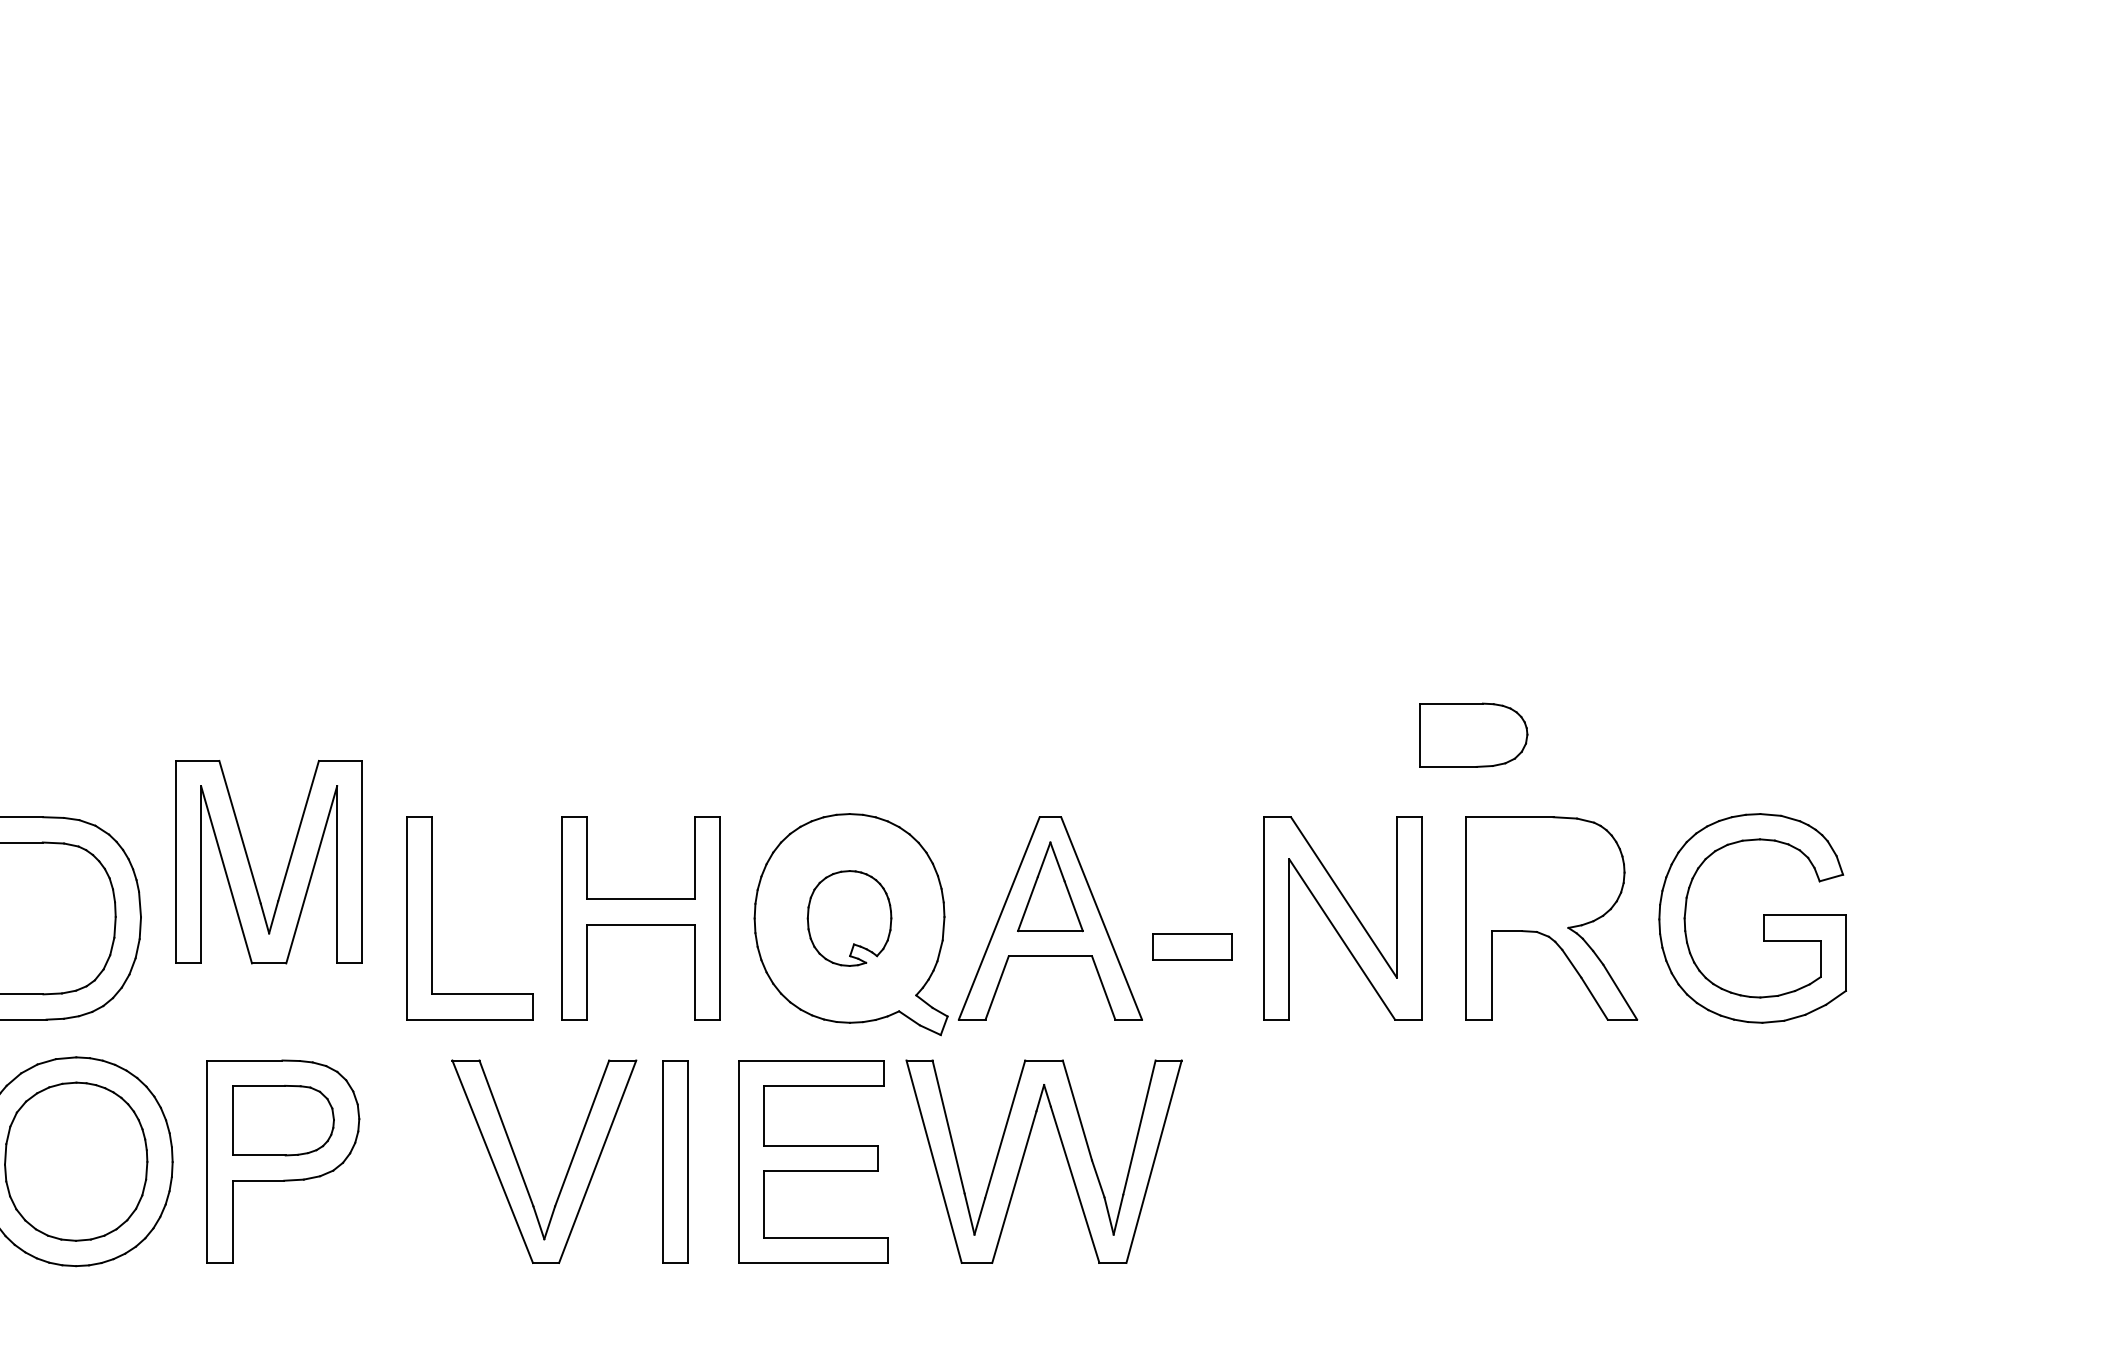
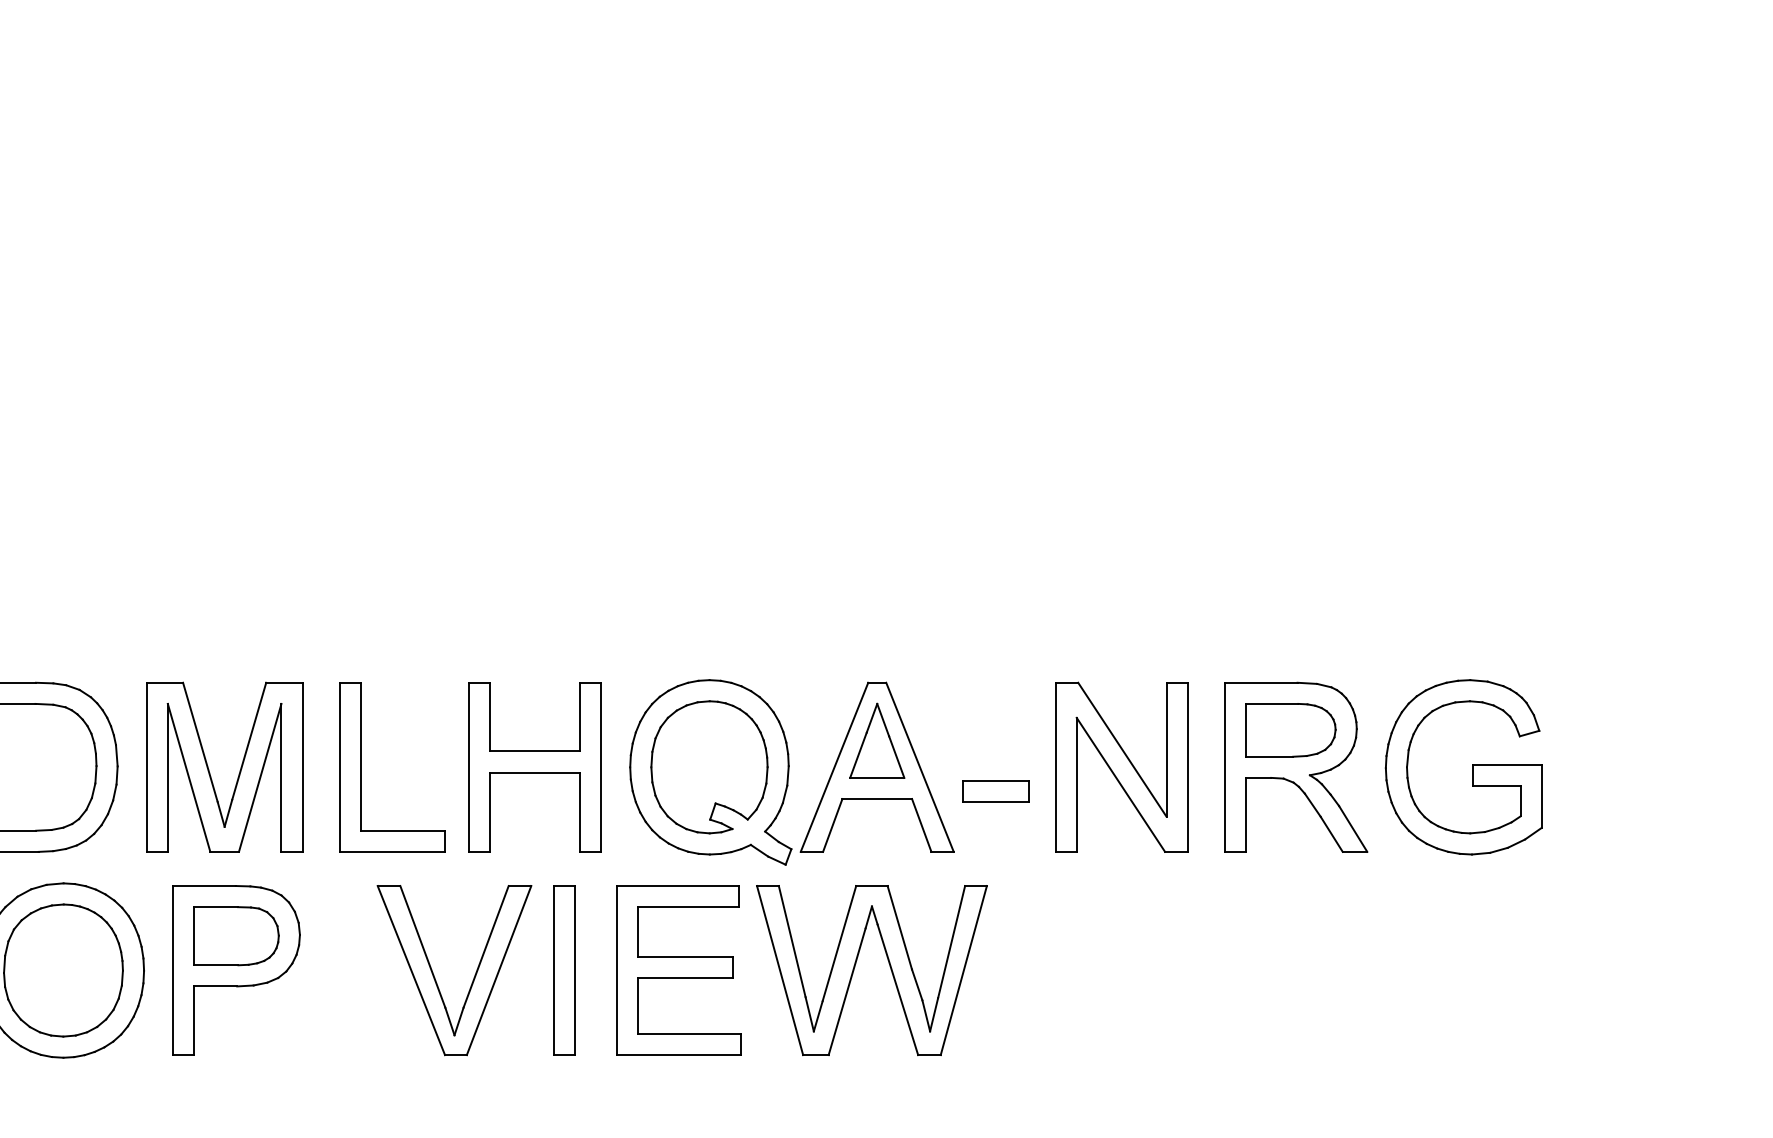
part: (1473, 735) -> (1290, 730), moved
part: (252, 868) -> (210, 772), moved
part: (849, 918) -> (709, 767), size x1.67

